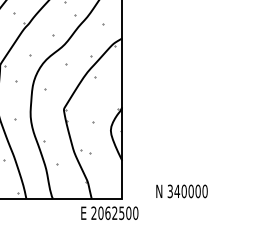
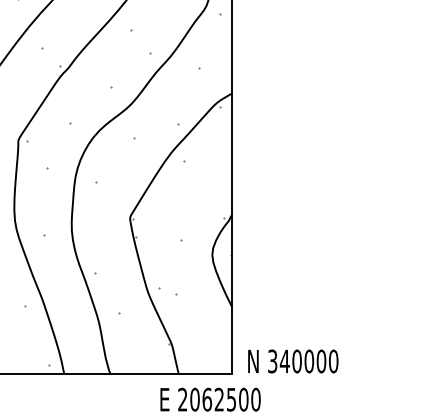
text: (181, 191) -> (292, 361), moved

